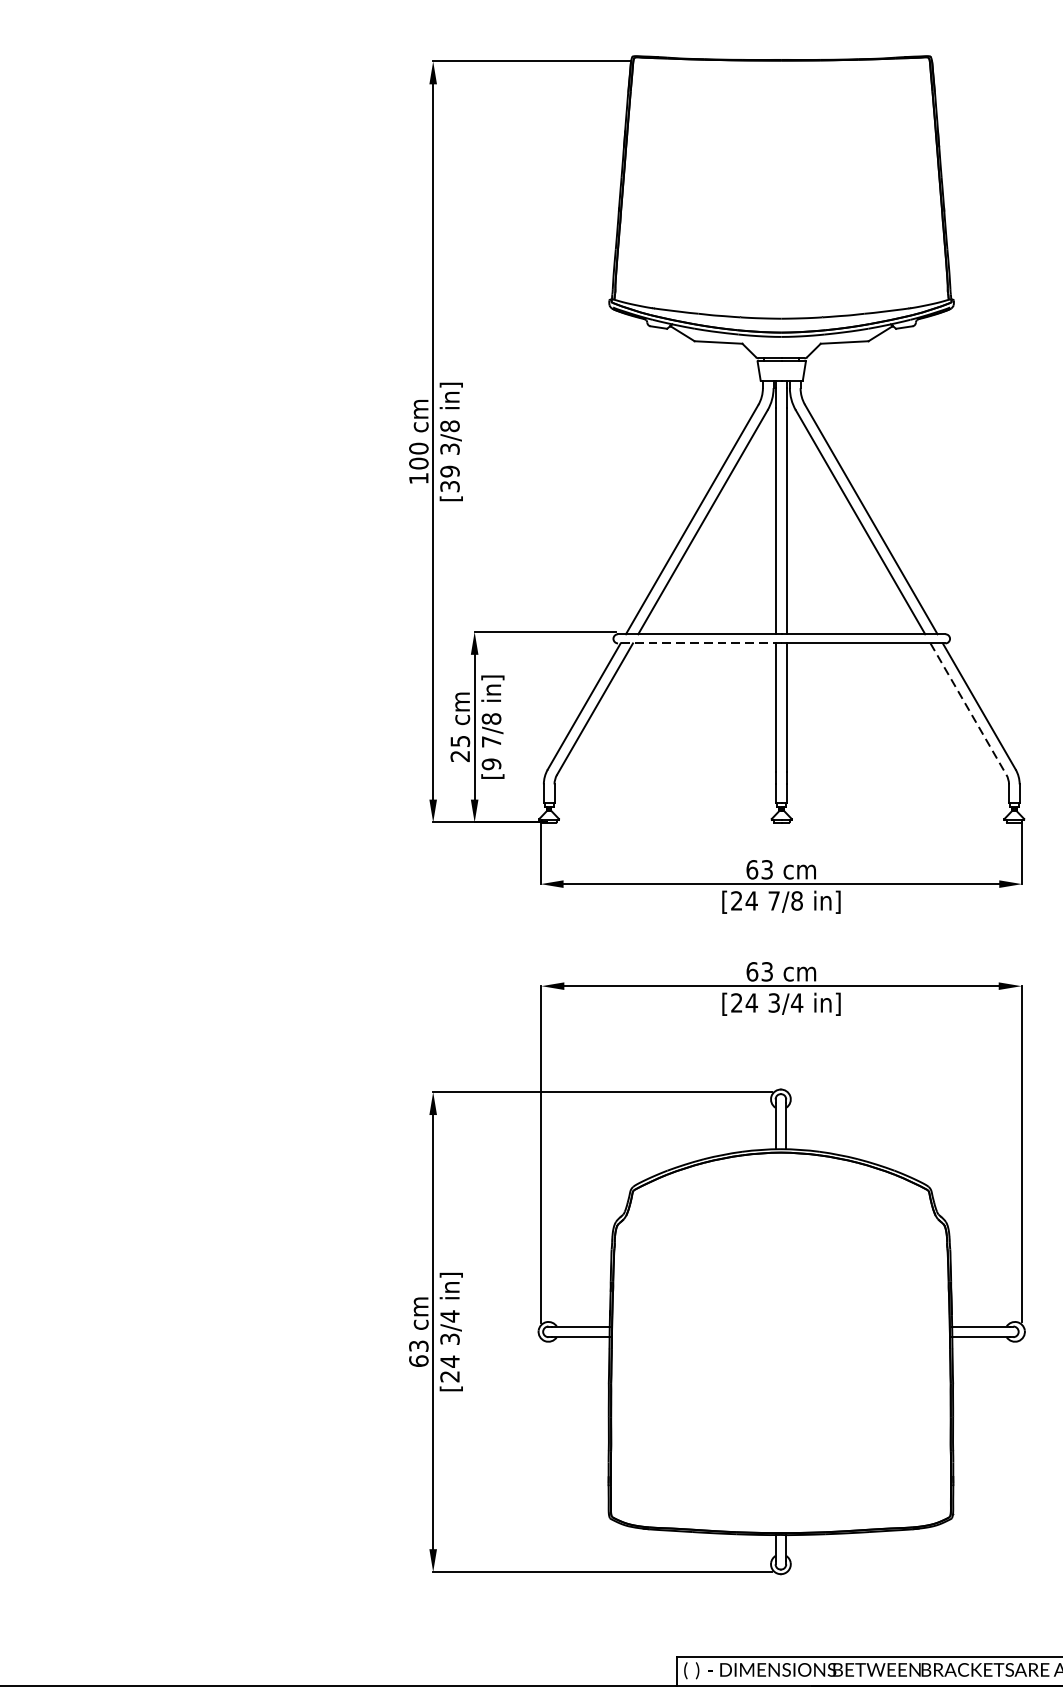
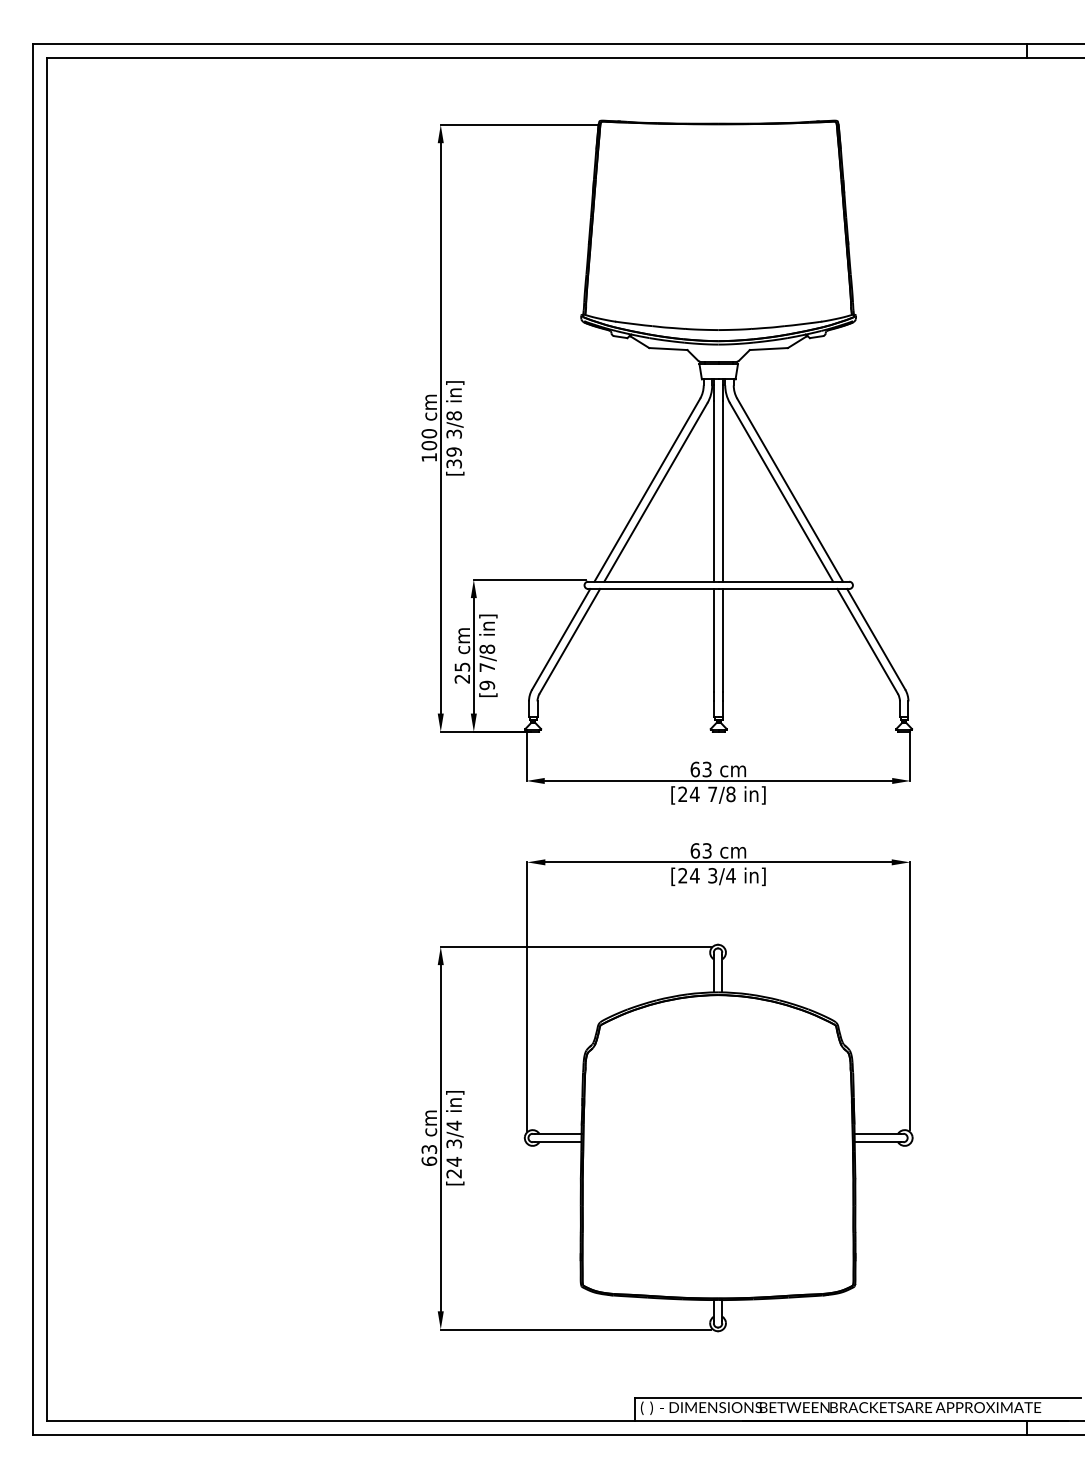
line: (698, 644) -> (652, 589), dashed -> solid
line: (968, 709) -> (867, 641), dashed -> solid

